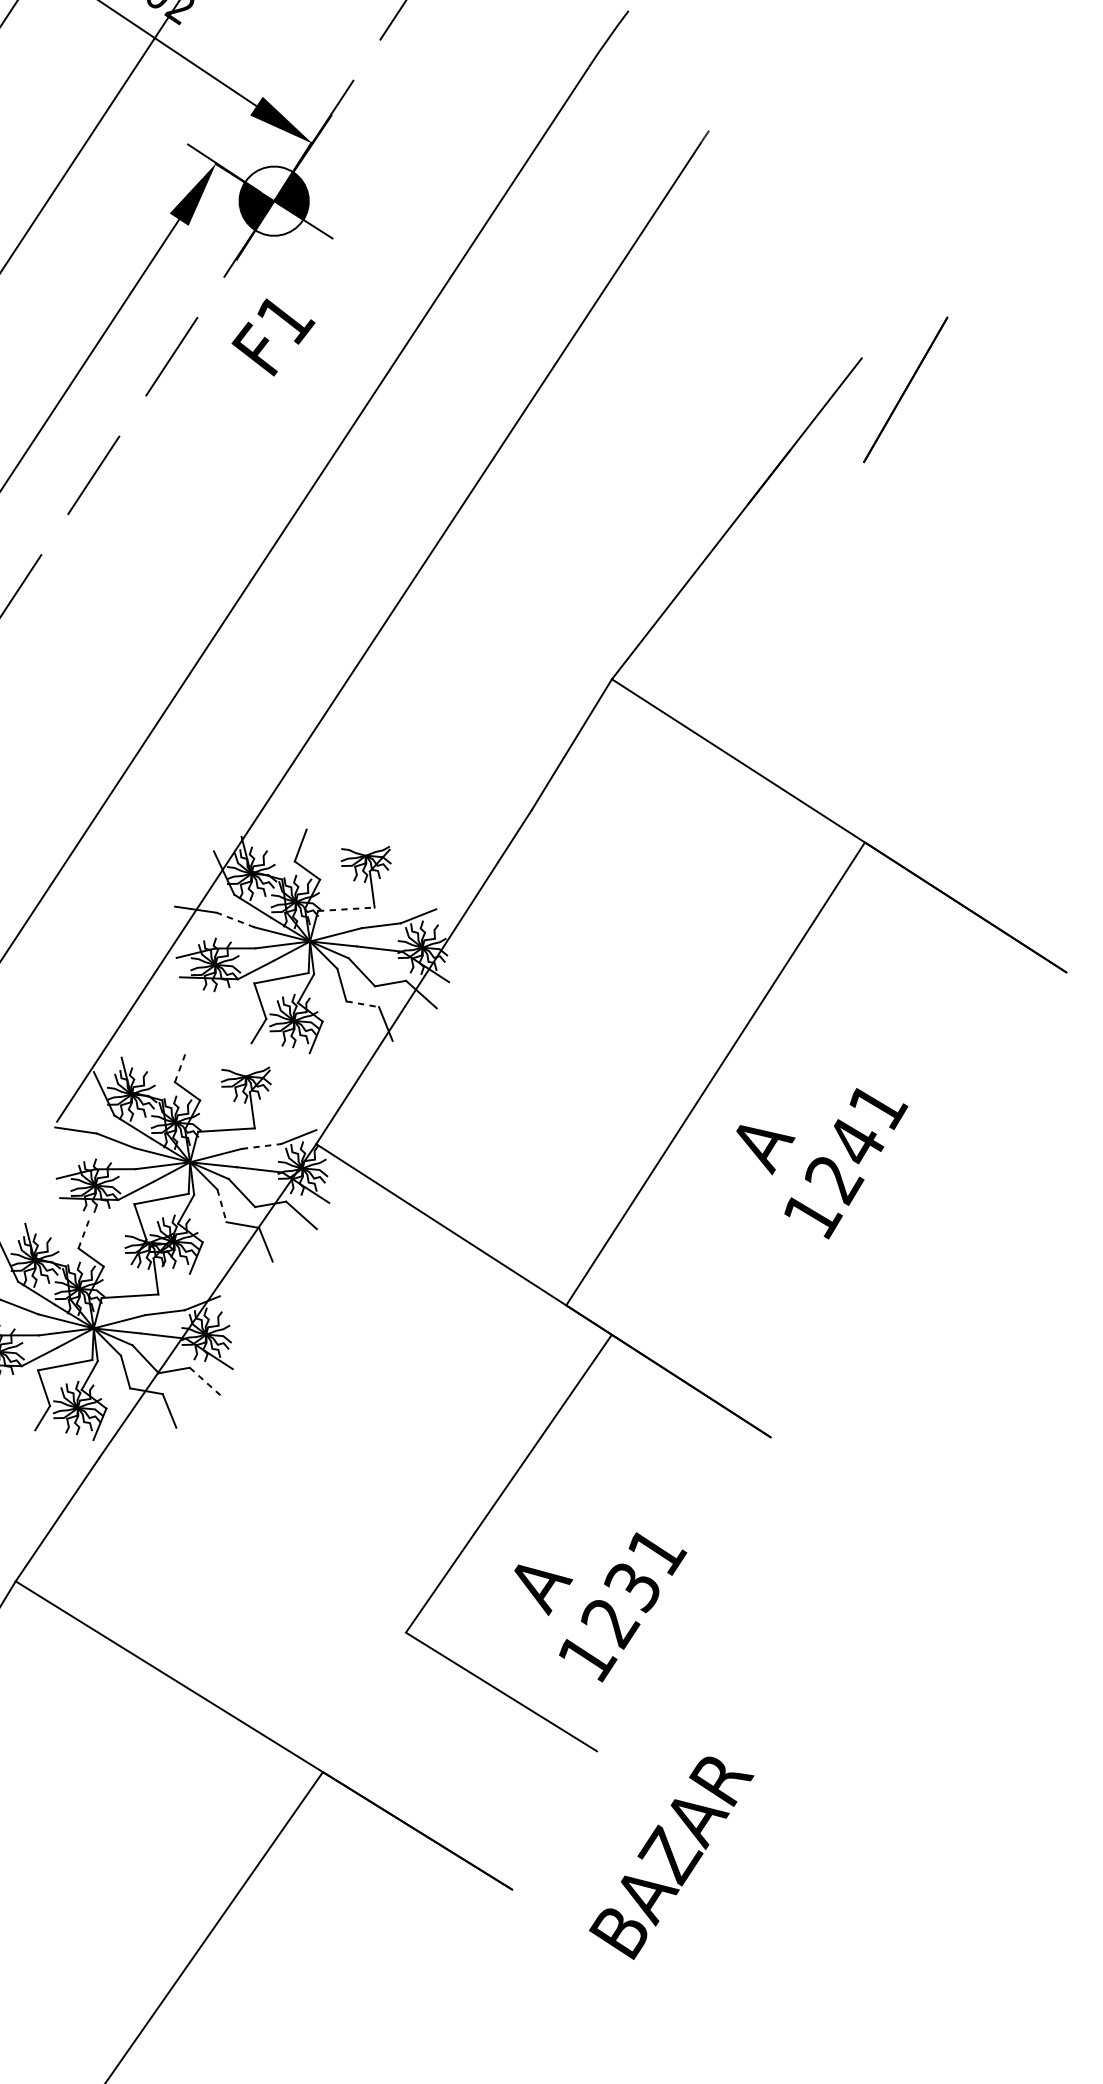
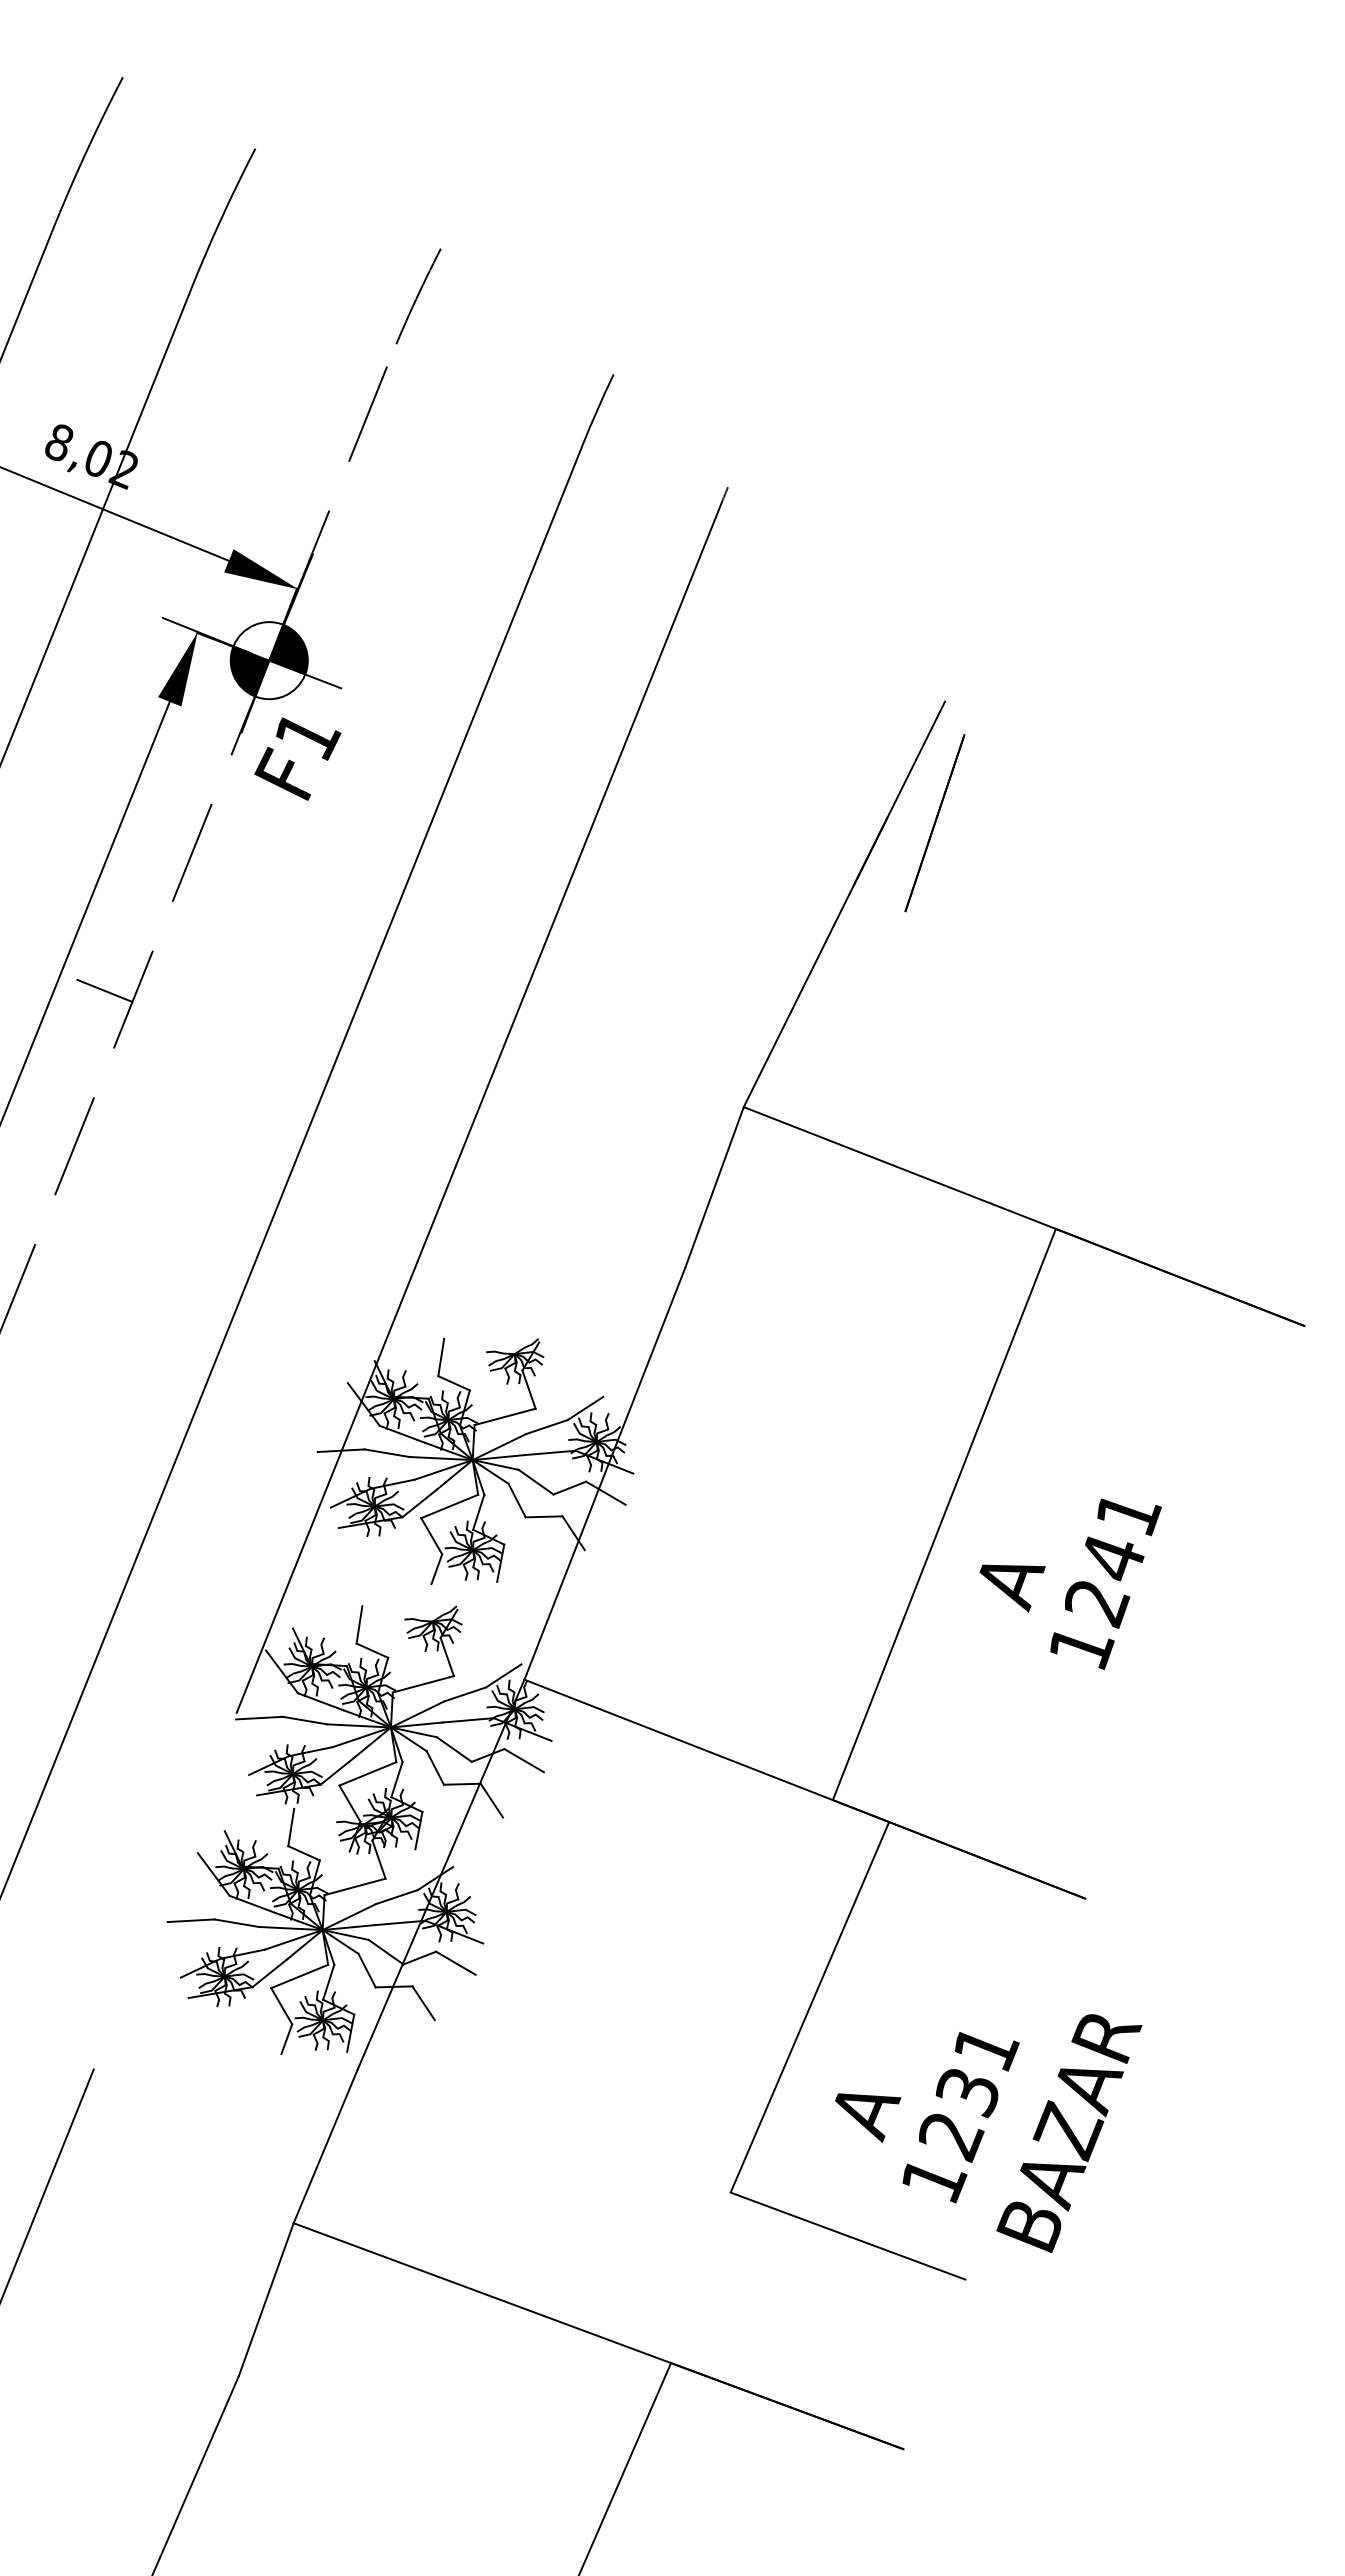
text: (272, 337) -> (297, 758), moved
line: (905, 389) -> (934, 823), moved
line: (69, 462) -> (104, 990), added
line: (346, 909) -> (505, 1416), dashed -> solid
line: (235, 920) -> (386, 1453), dashed -> solid
line: (363, 1004) -> (544, 1516), dashed -> solid
line: (180, 1065) -> (359, 1624), dashed -> solid
line: (261, 1146) -> (465, 1694), dashed -> solid
line: (222, 1205) -> (435, 1767), dashed -> solid
line: (84, 1232) -> (291, 1827), dashed -> solid
line: (204, 1381) -> (455, 1963), dashed -> solid
text: (670, 1857) -> (1069, 2133), moved

